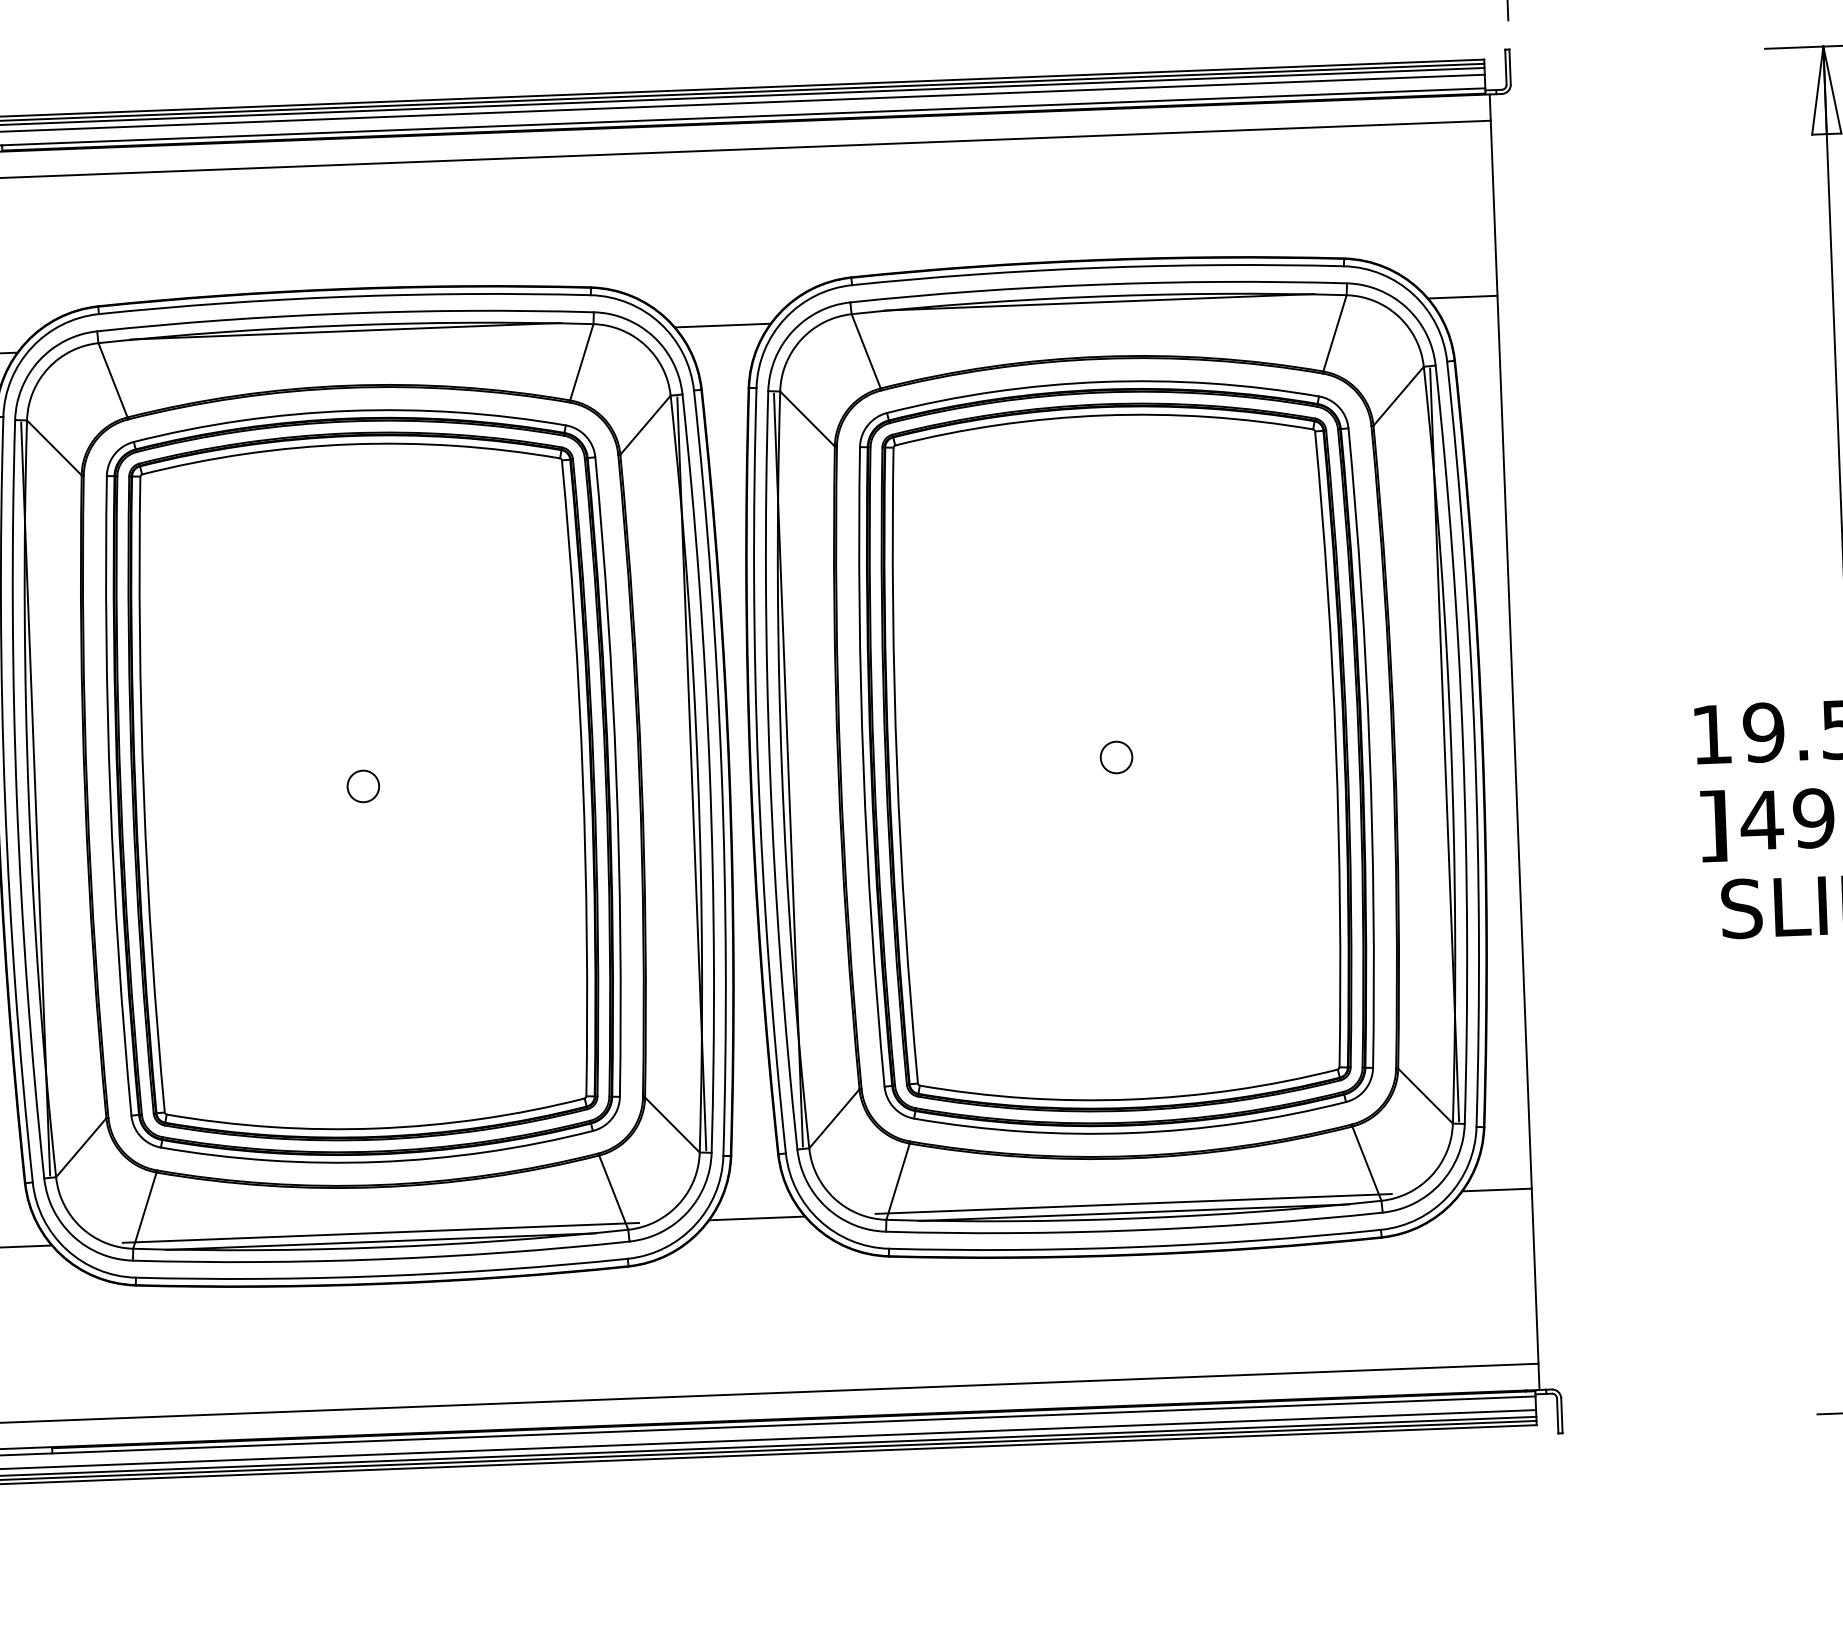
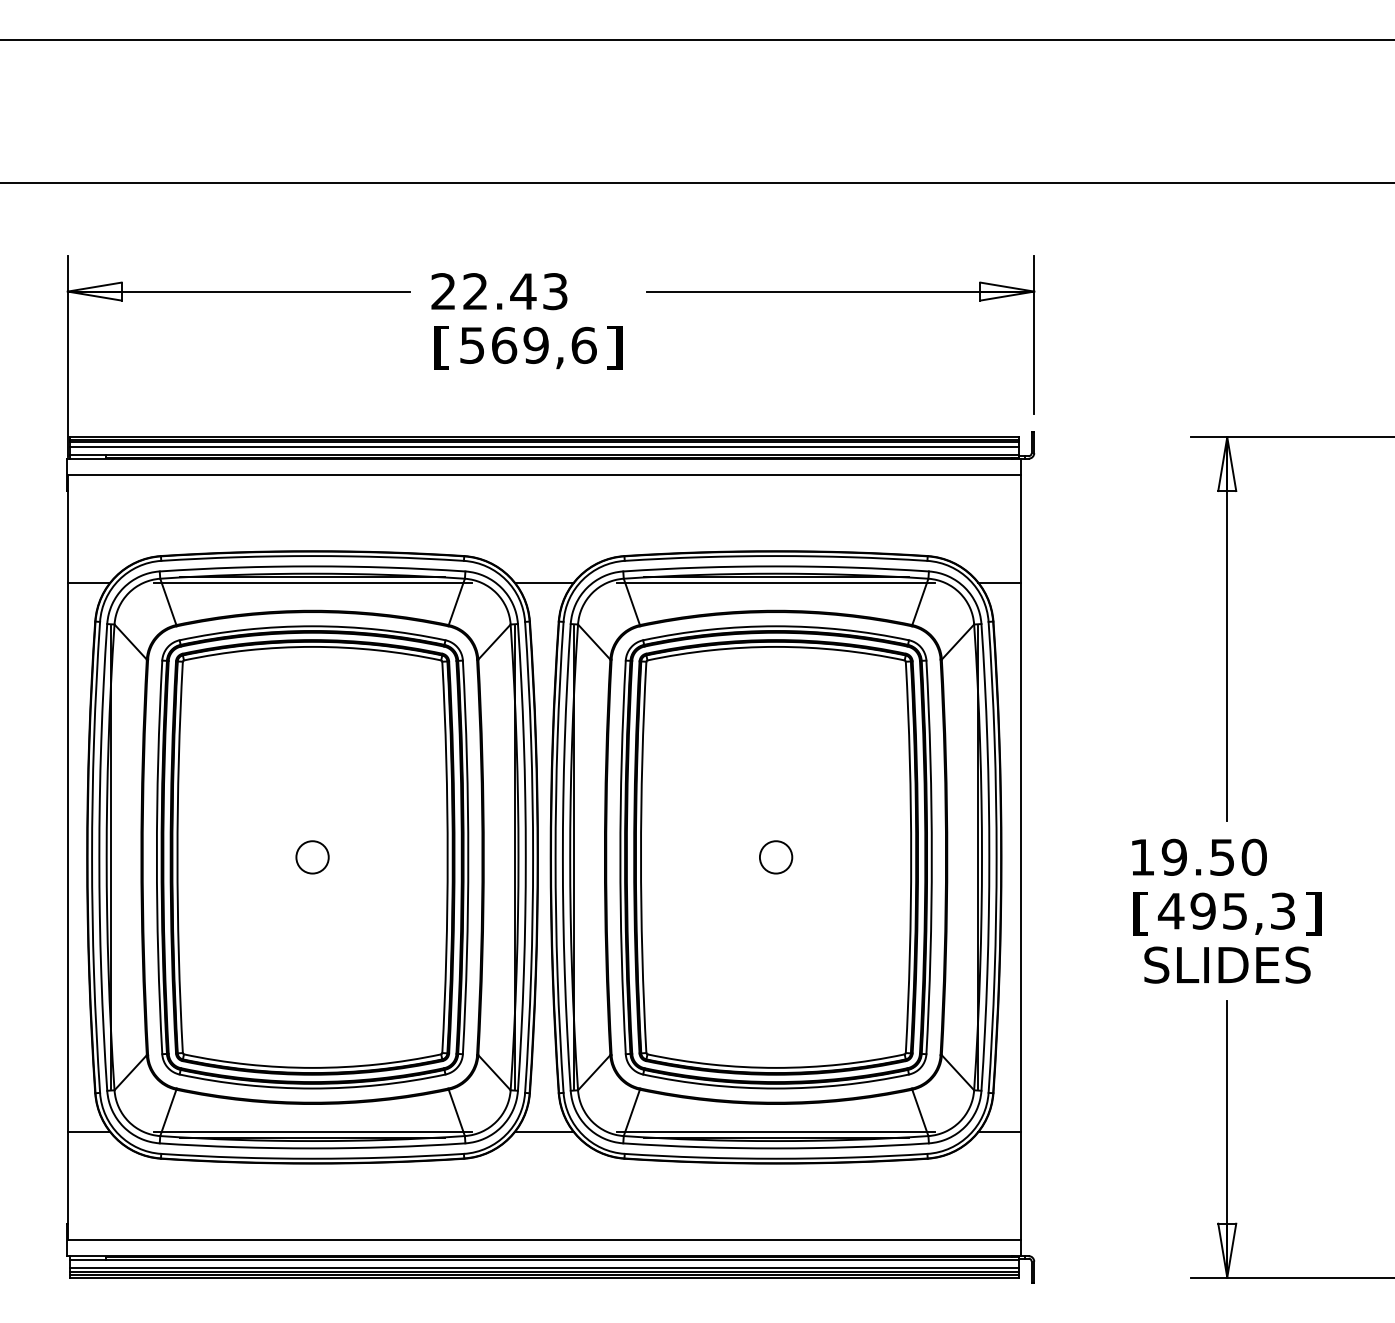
line: (1098, 310) -> (775, 582), added
line: (346, 339) -> (312, 582), added
circle: (1115, 757) -> (775, 857), size x1.67
circle: (363, 786) -> (312, 857), size x1.67
text: (1712, 825) -> (1140, 913), ] -> [

